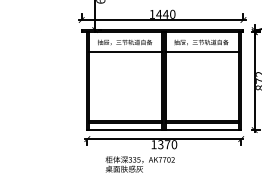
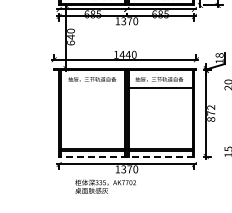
line: (125, 52) -> (92, 88), removed
line: (163, 130) -> (126, 156), solid -> dashed

